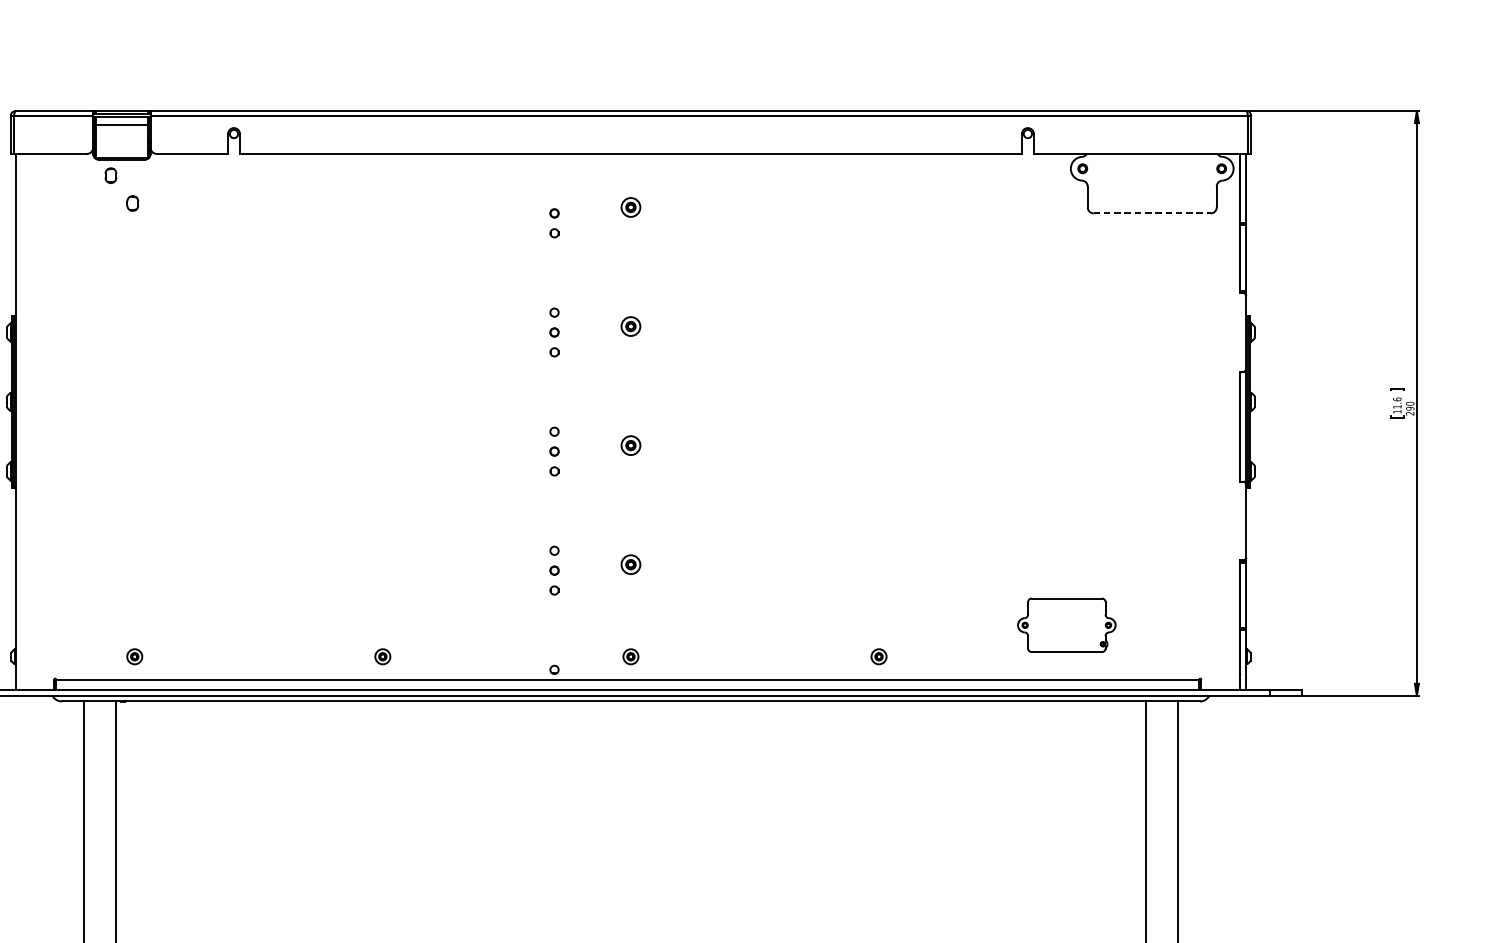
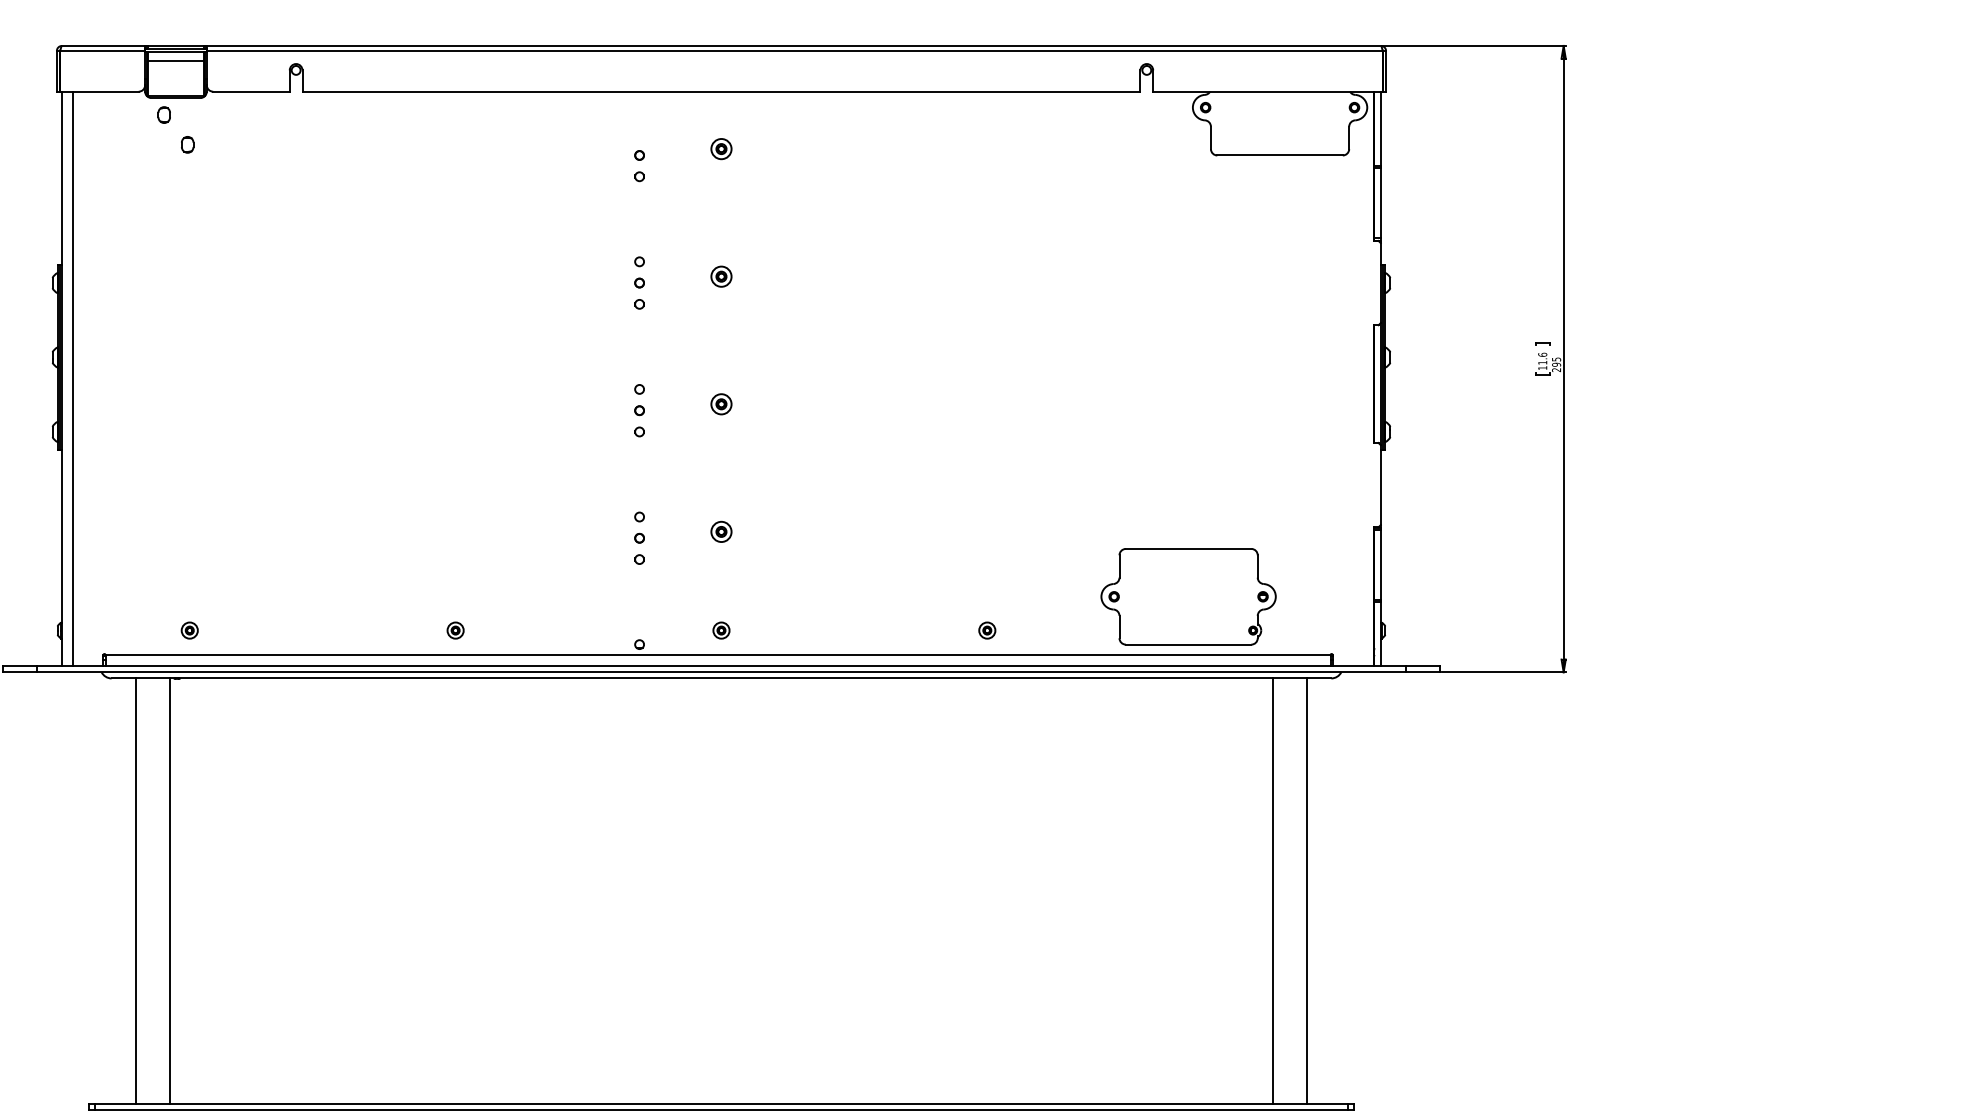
line: (1152, 213) -> (1280, 155), dashed -> solid
text: (1410, 403) -> (1556, 359), 290 -> 295
line: (26, 421) -> (73, 378), added
part: (1066, 624) -> (1188, 596), size x1.67

